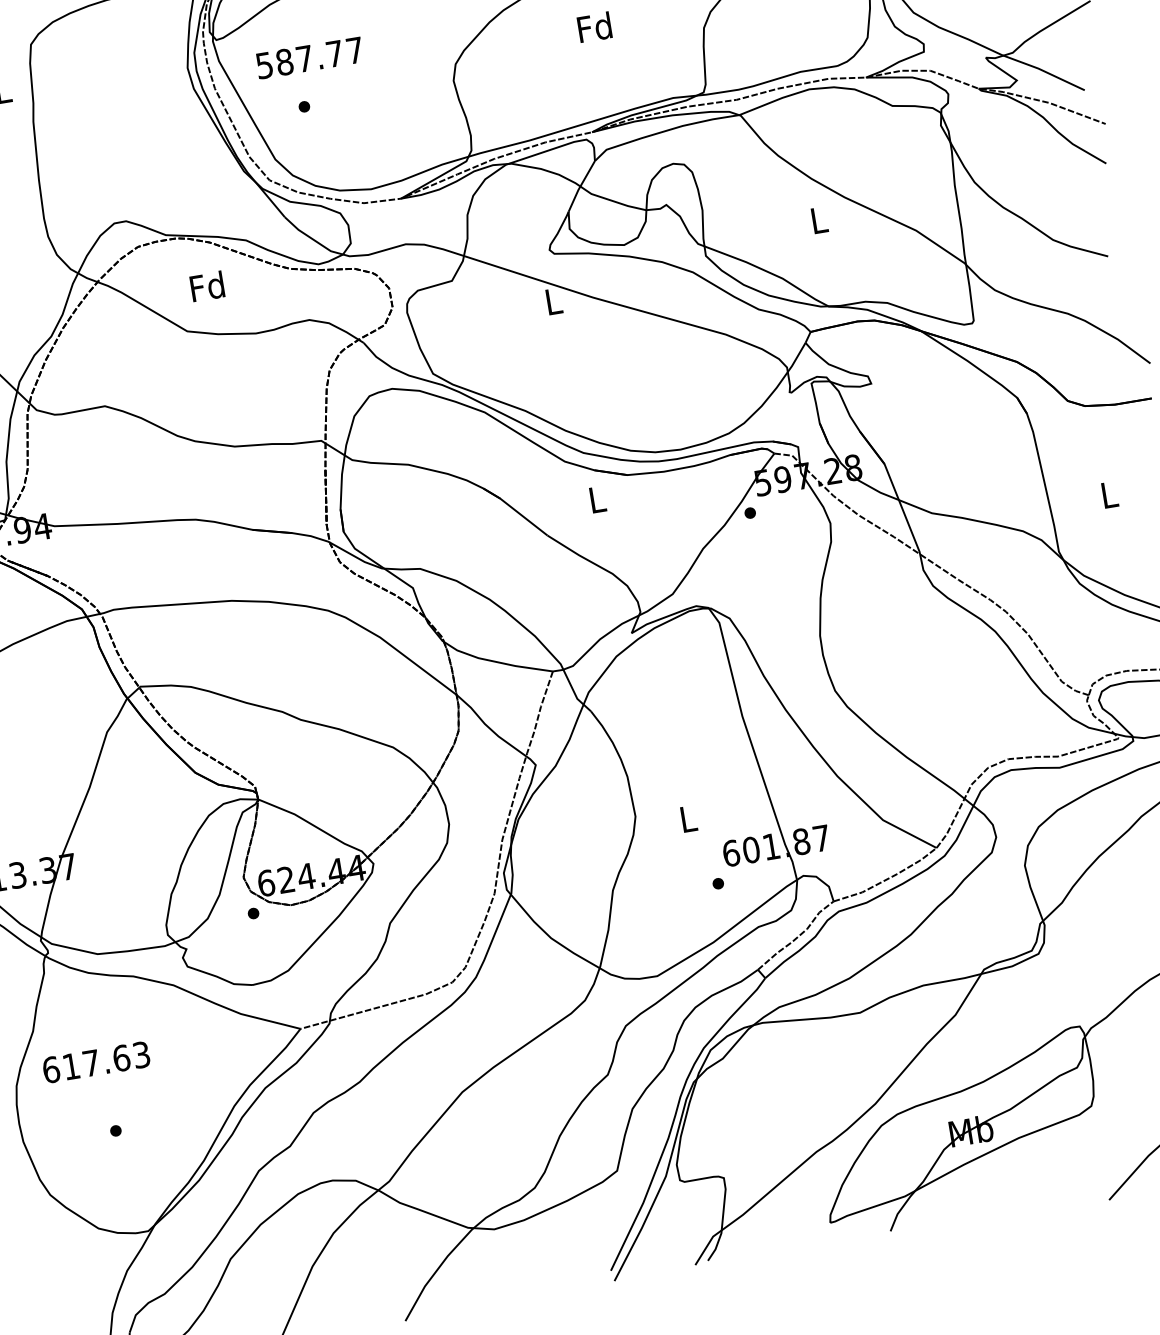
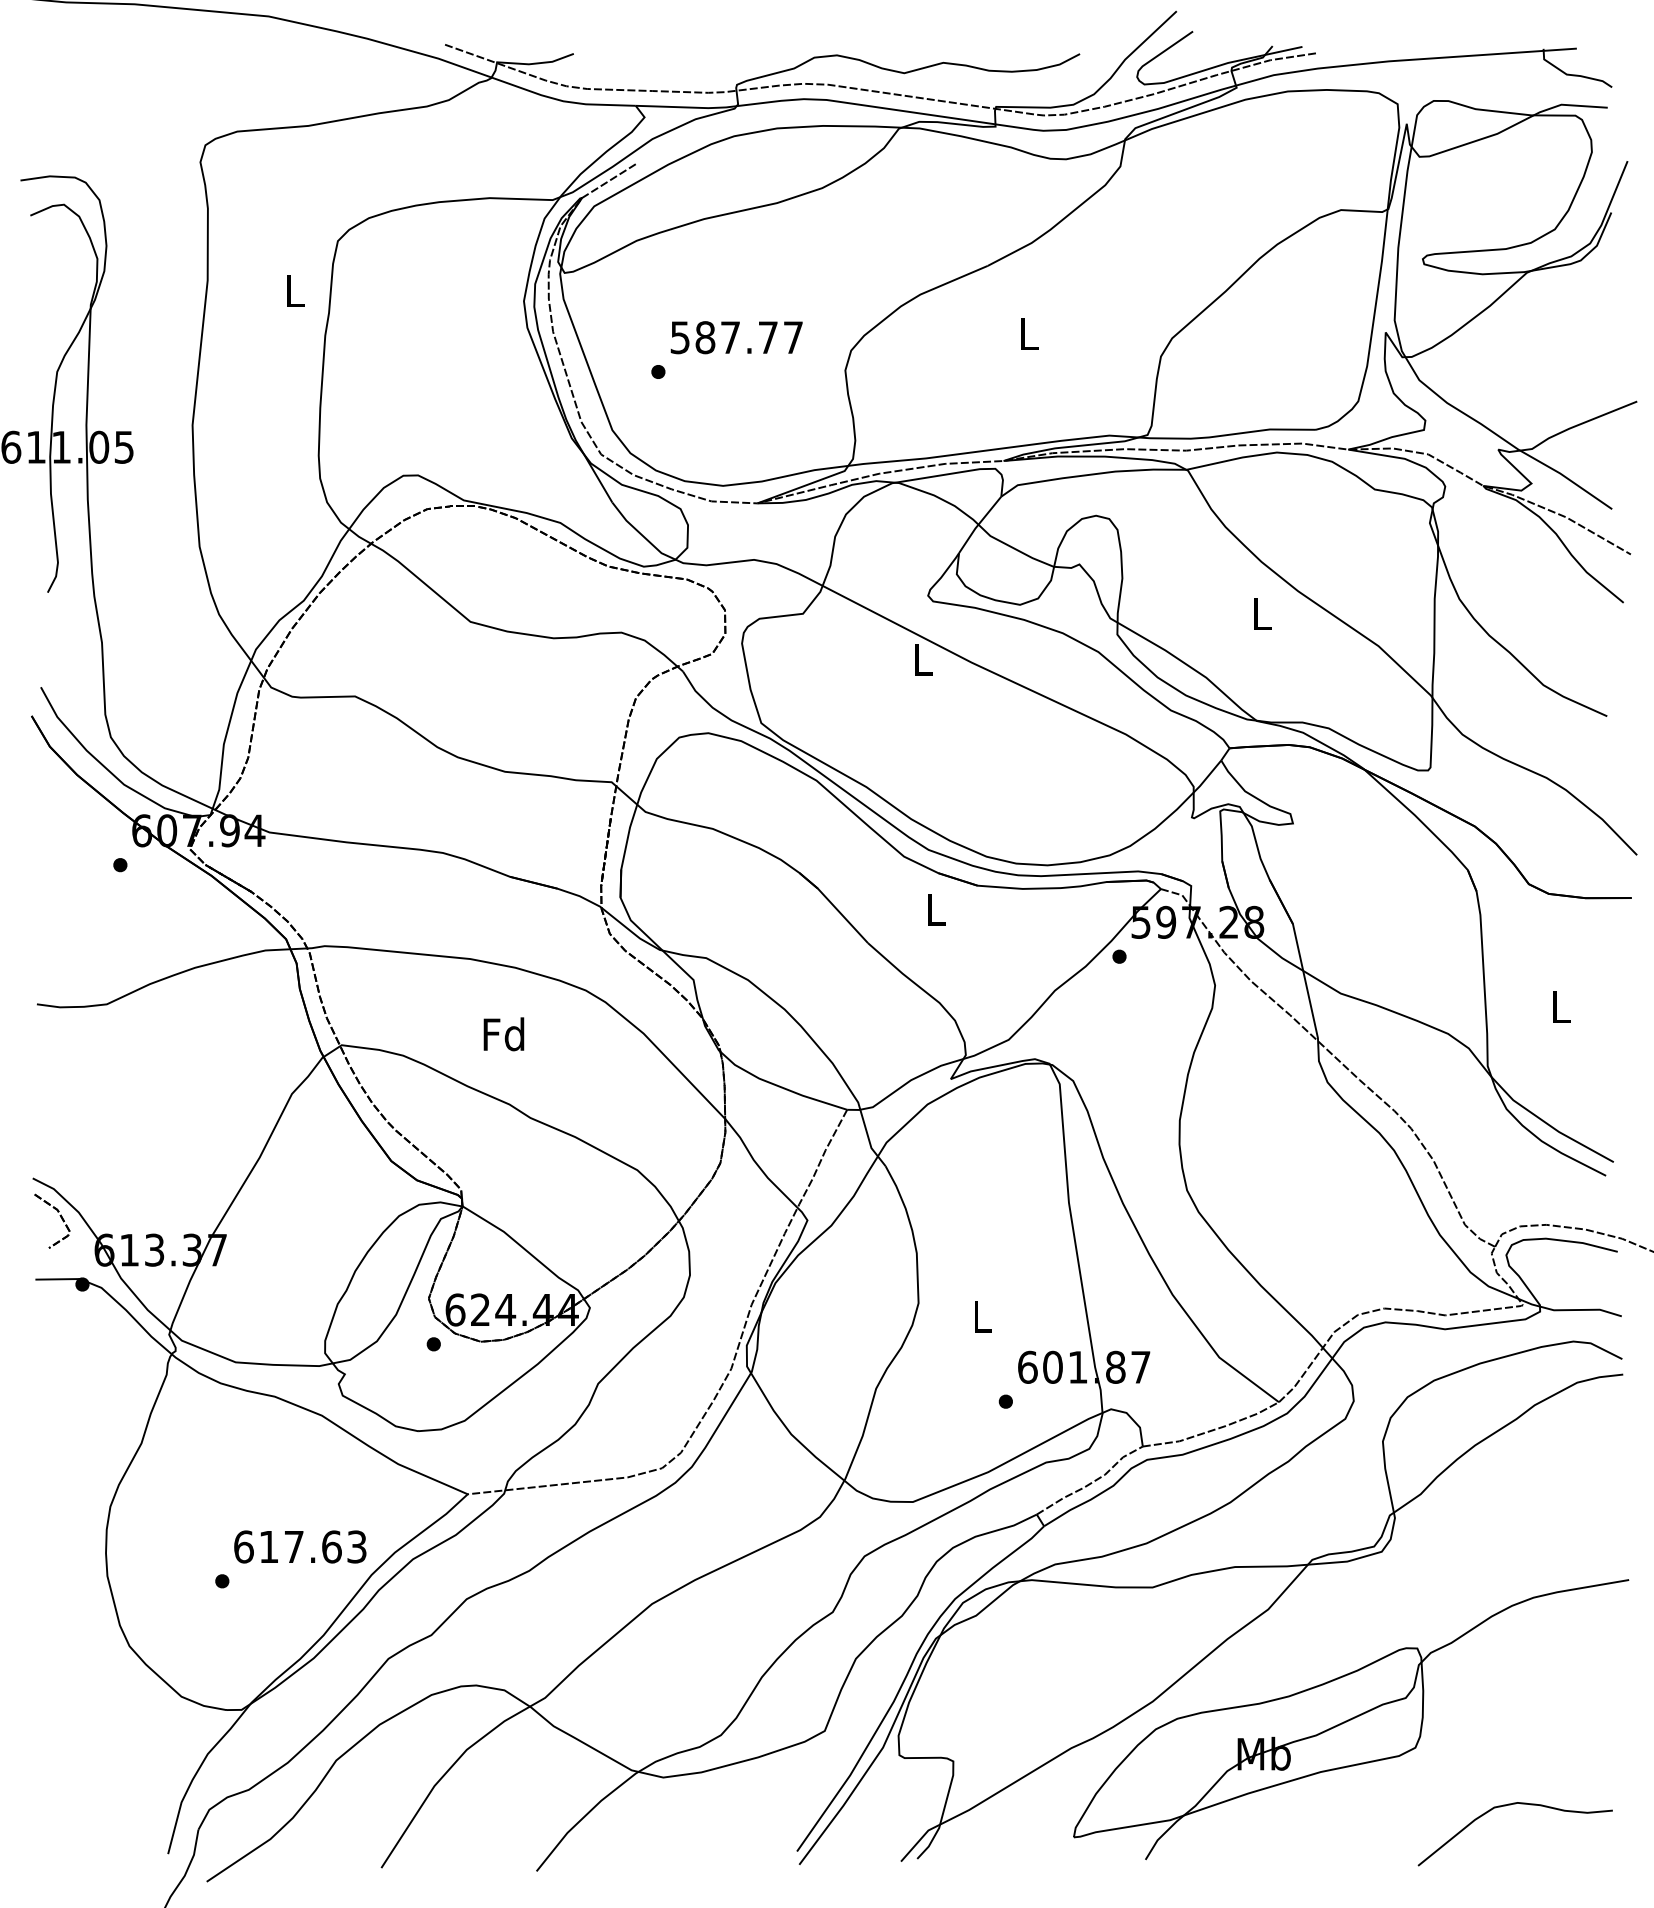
text: (594, 27) -> (1027, 333), Fd -> L
text: (309, 57) -> (736, 337), moved
text: (207, 286) -> (503, 1034), moved
text: (96, 1062) -> (300, 1546), moved

